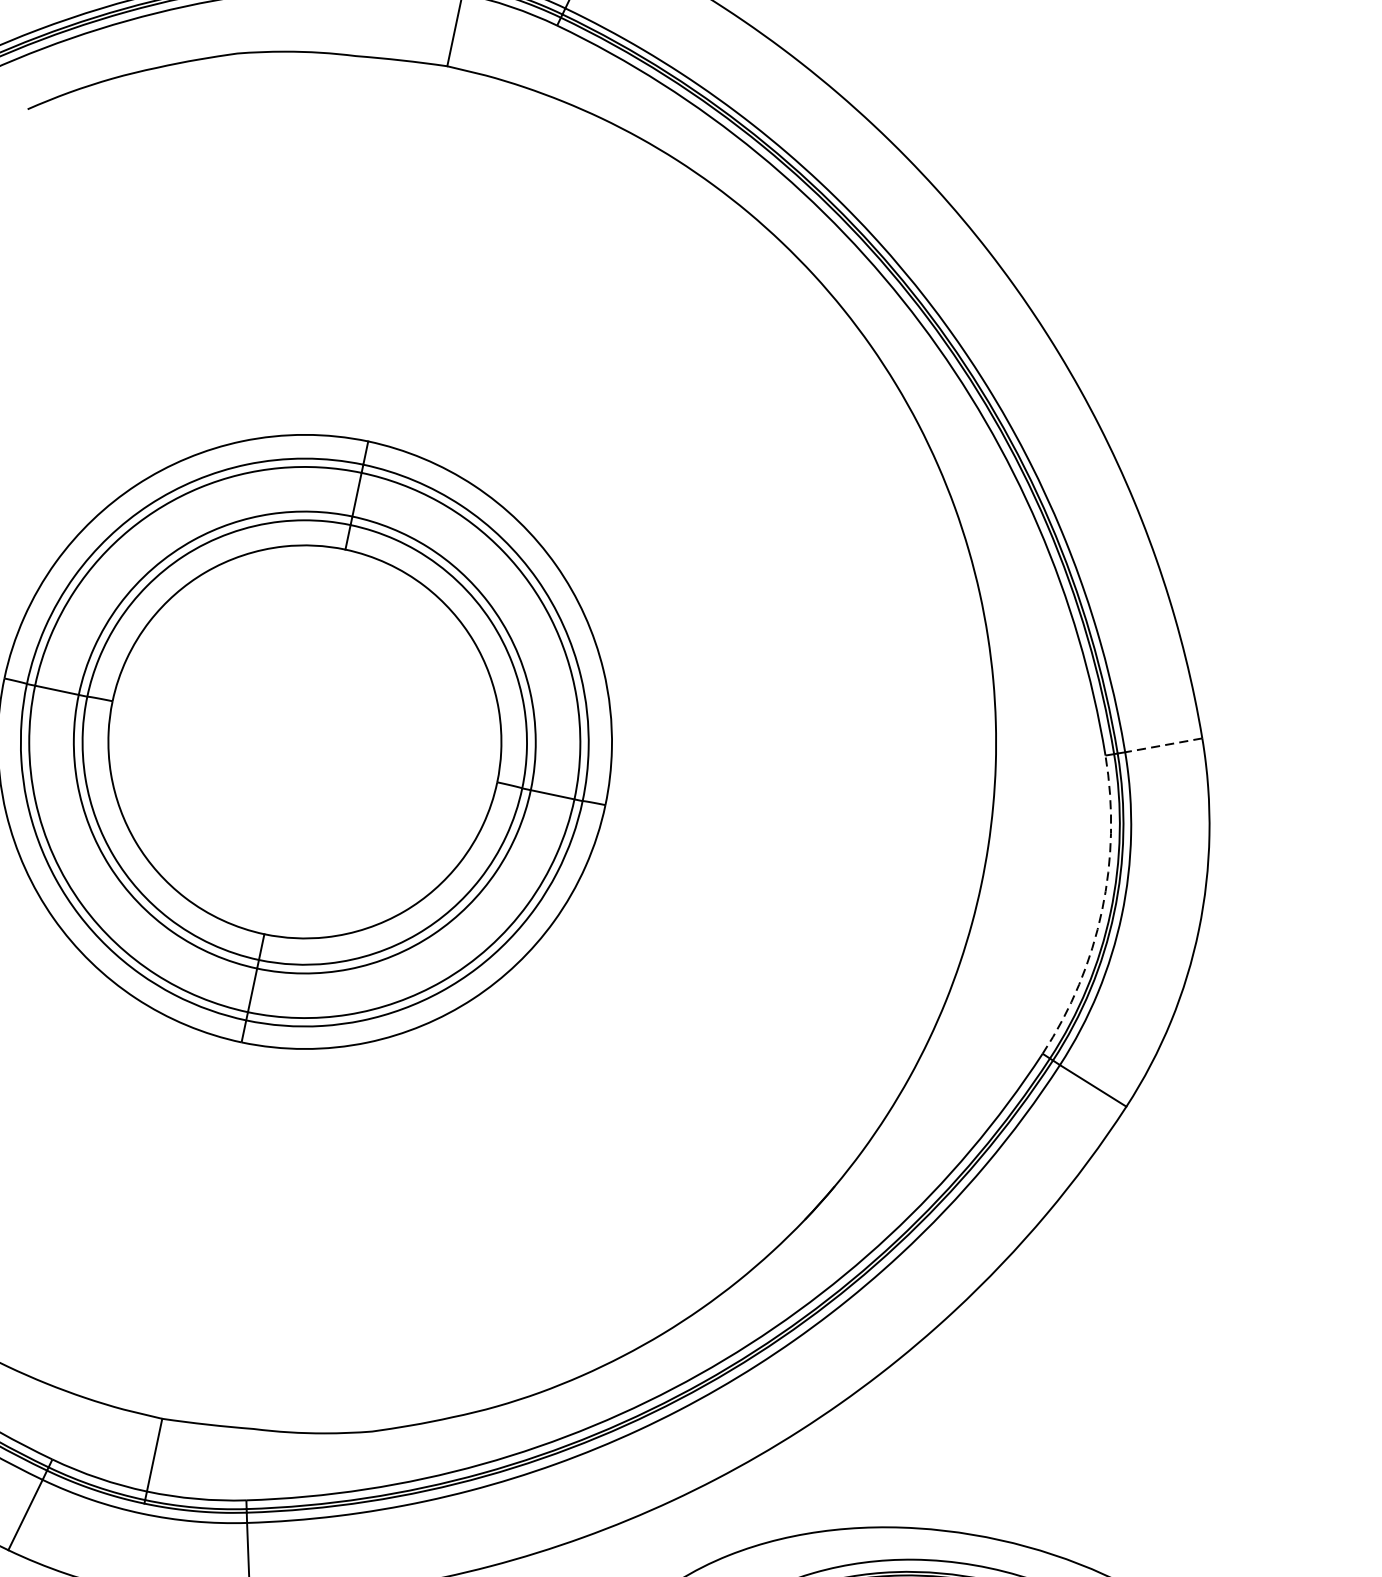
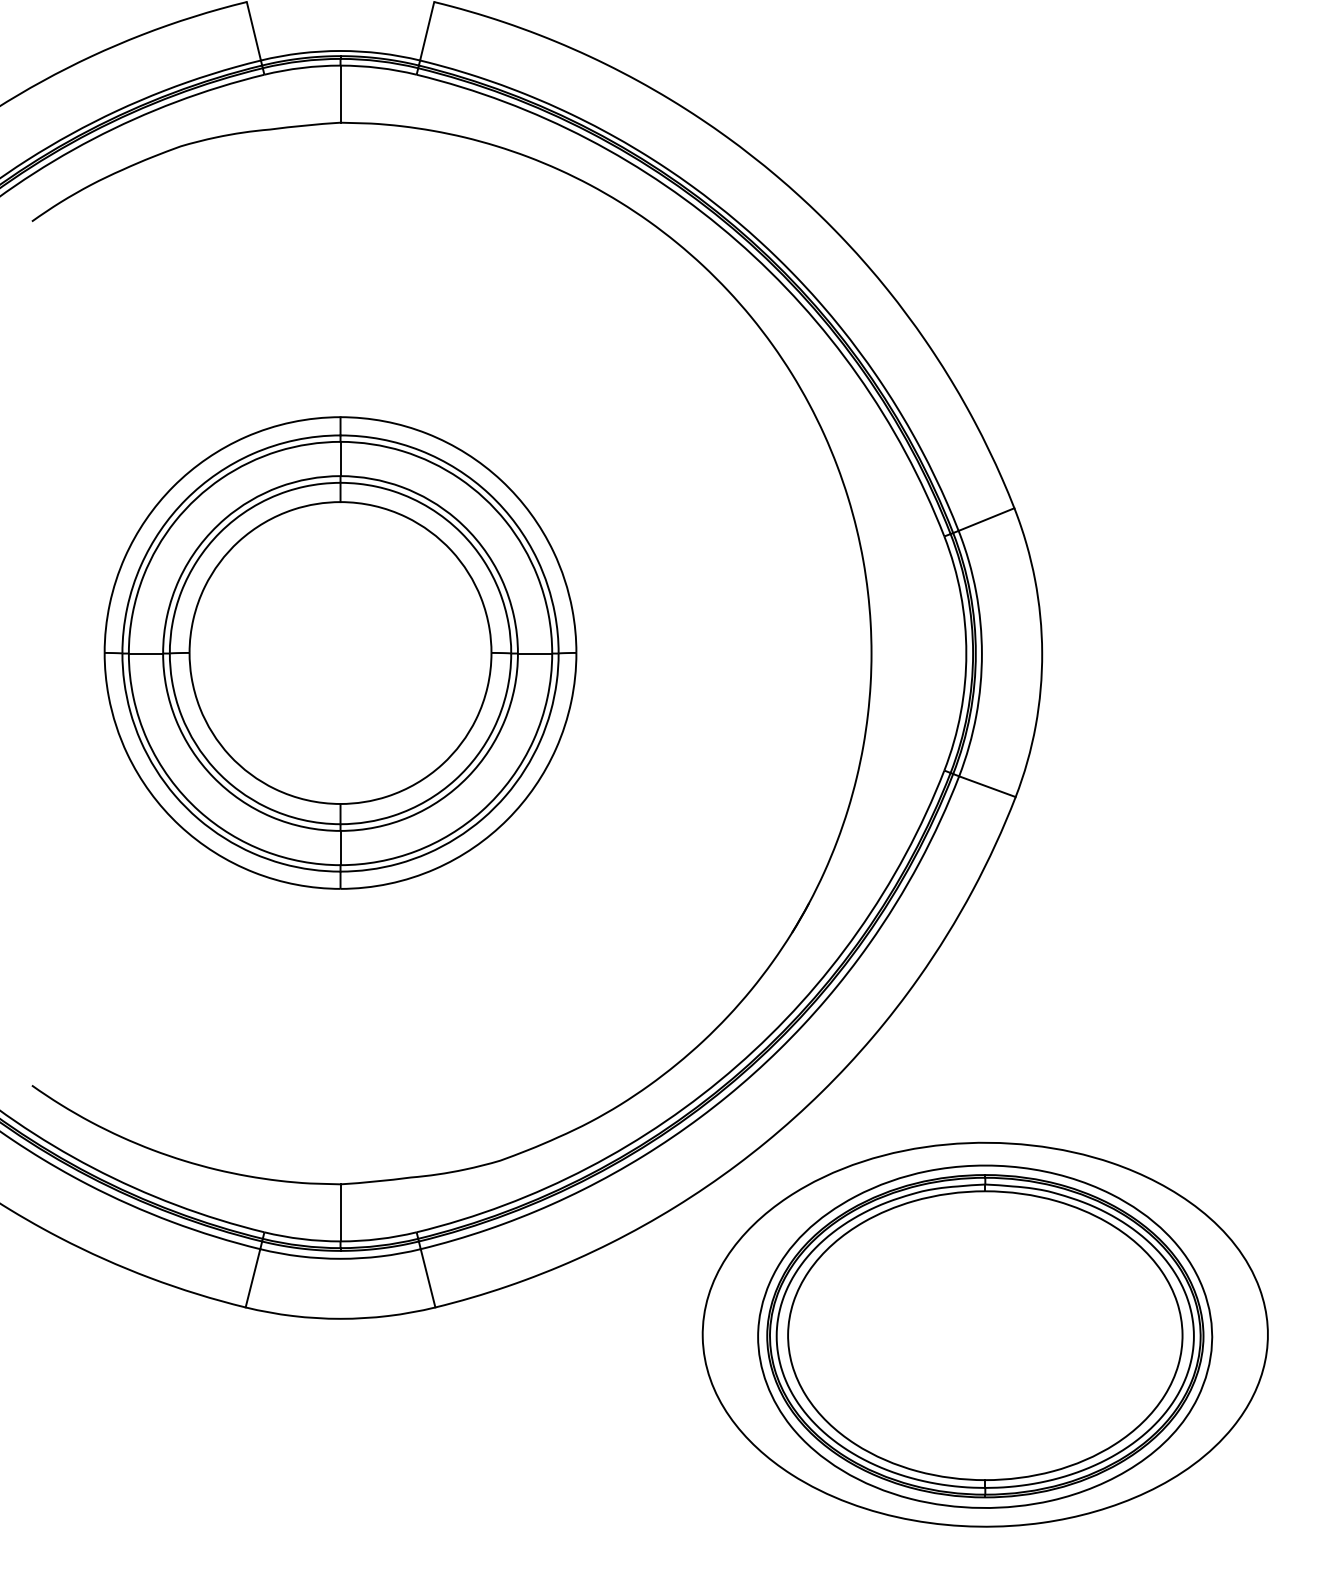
line: (1163, 745) -> (986, 519), dashed -> solid
arc: (1102, 910) -> (966, 653), dashed -> solid

